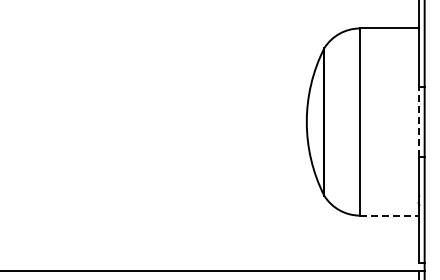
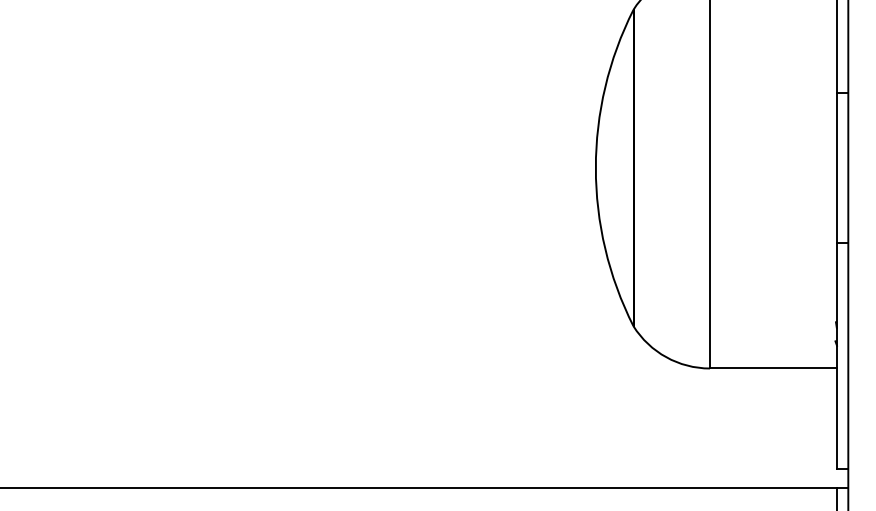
line: (419, 121) -> (837, 166), dashed -> solid
line: (389, 215) -> (773, 368), dashed -> solid

